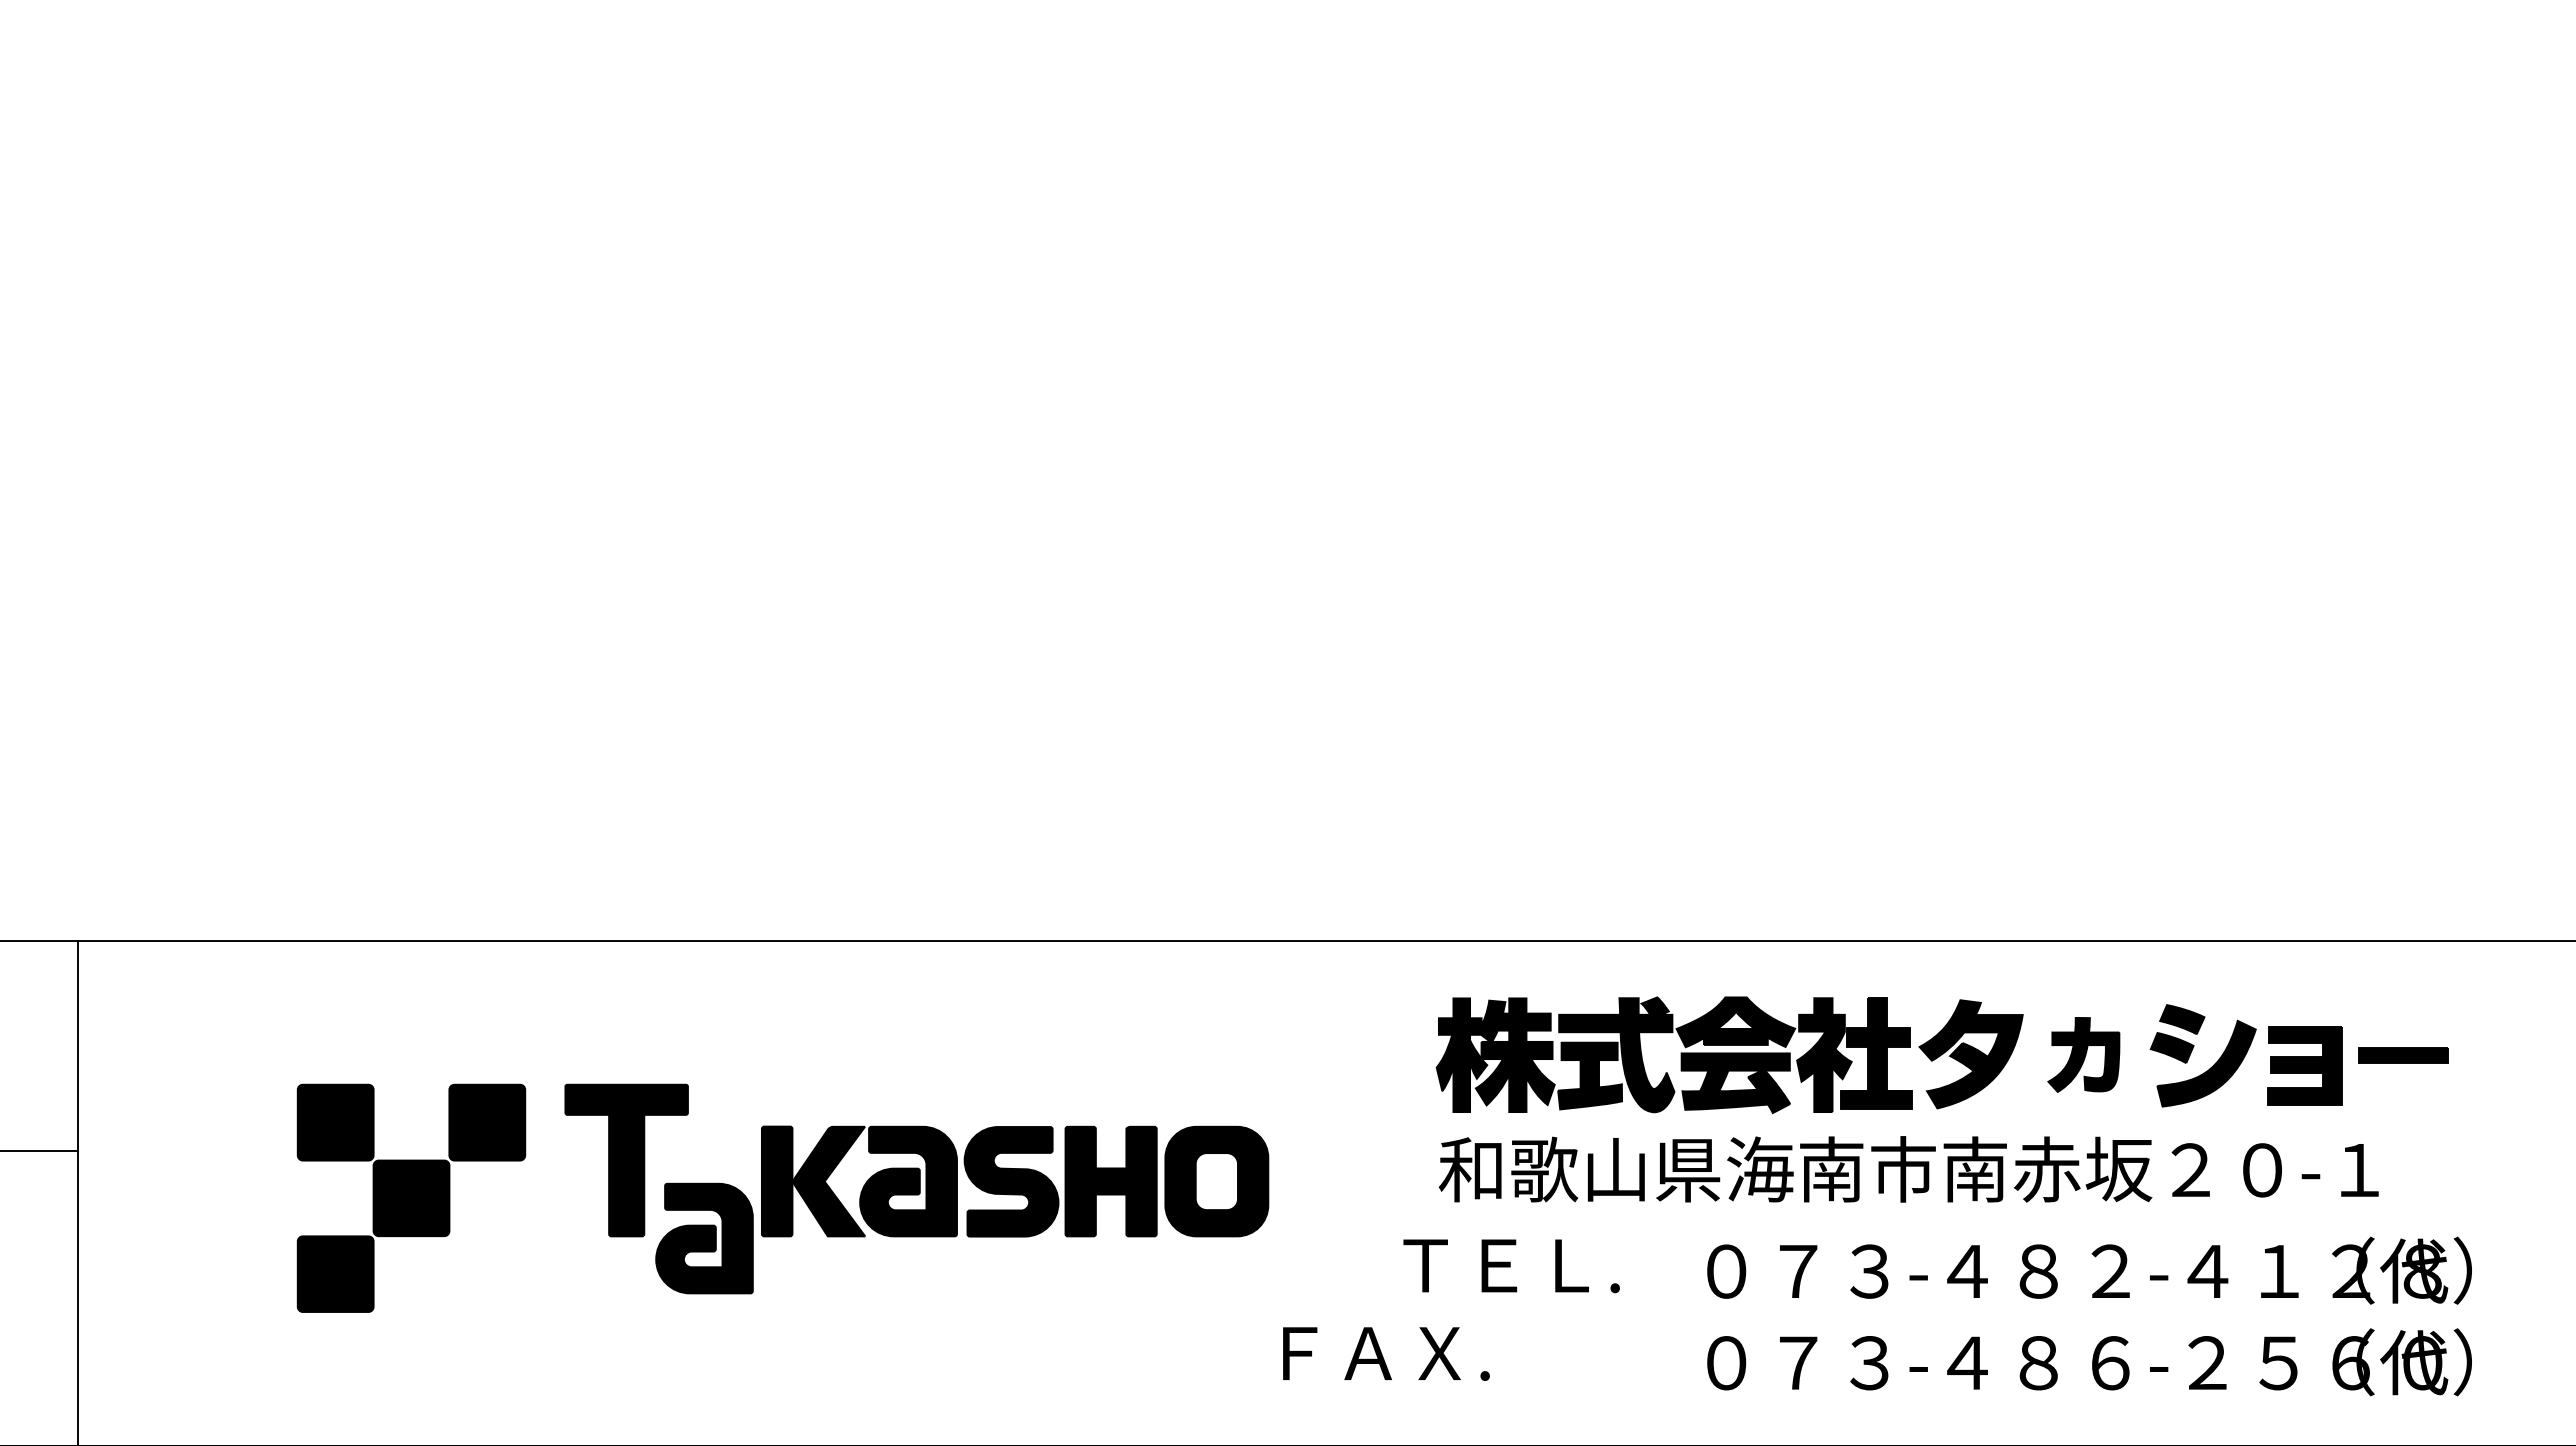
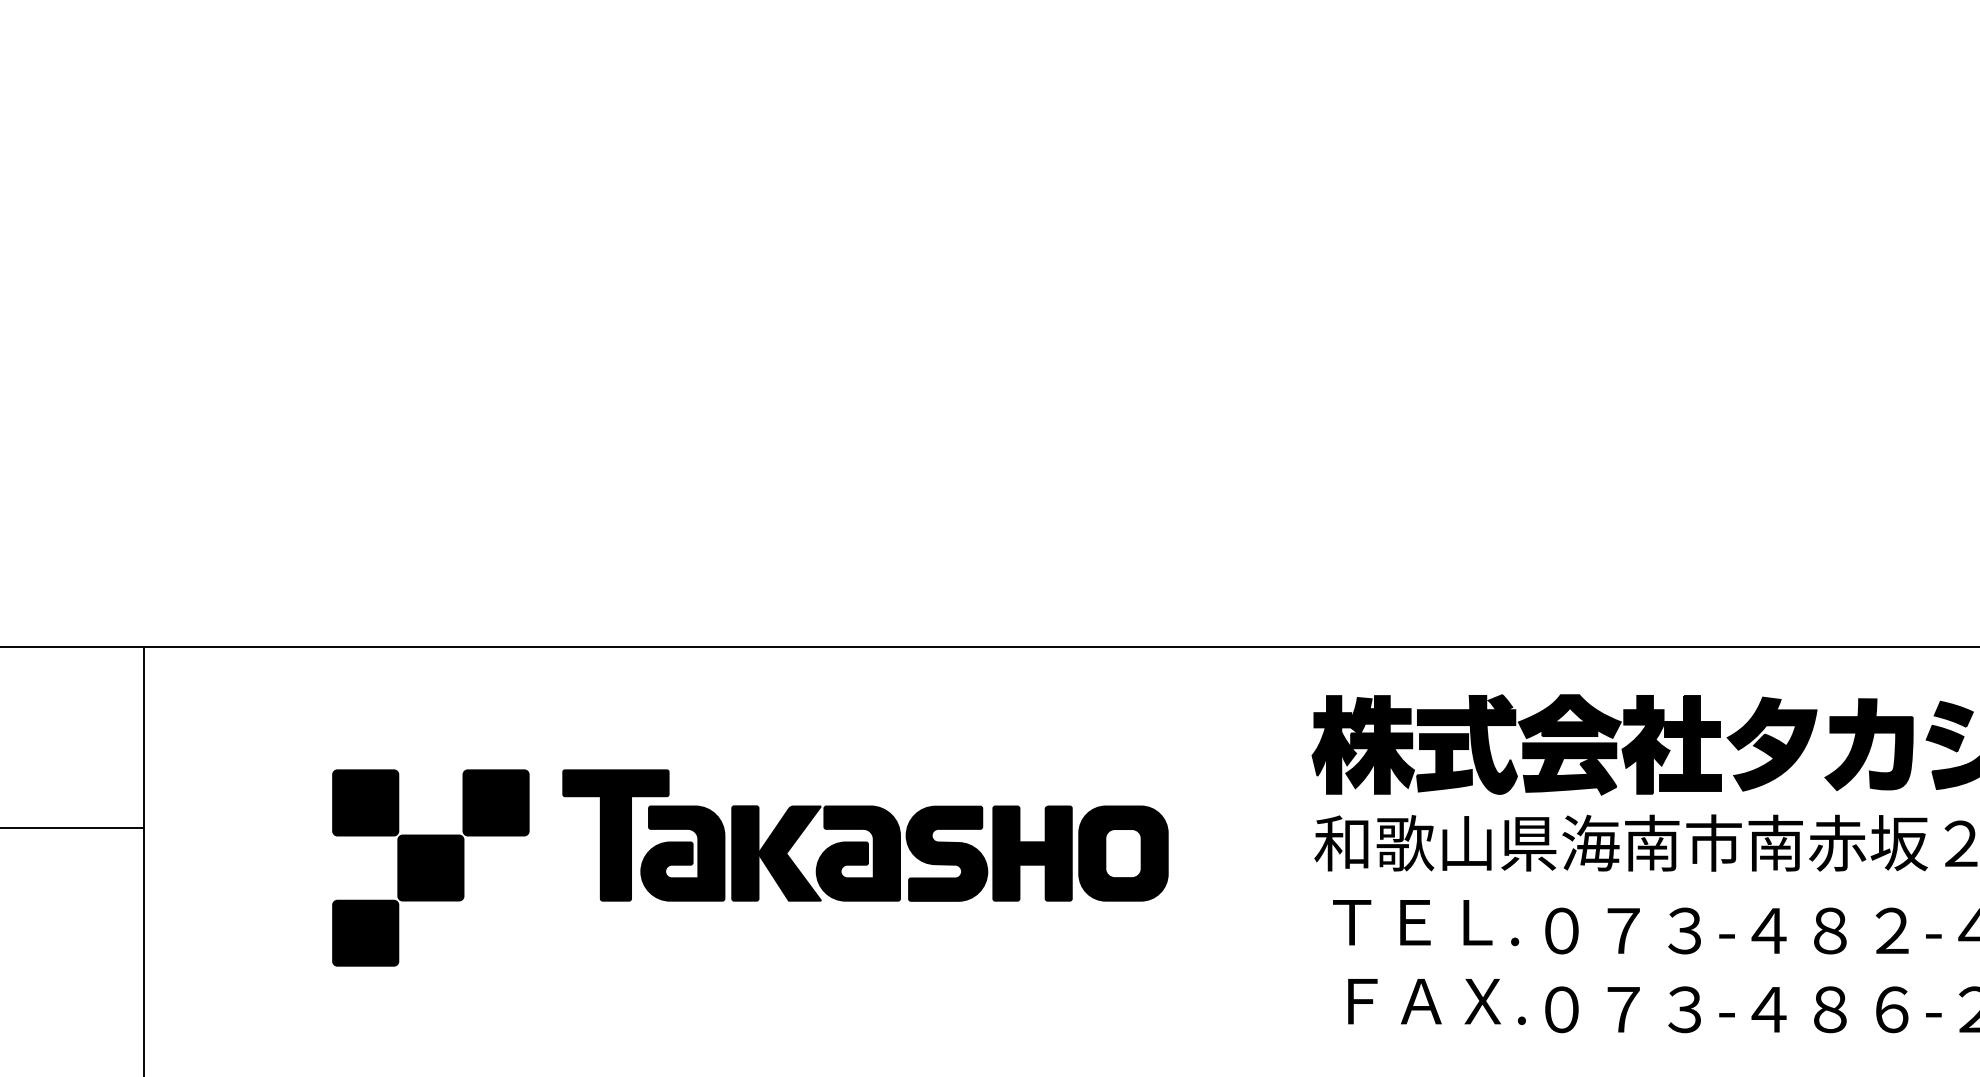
part: (2083, 1054) -> (1868, 744), size x1.43
part: (704, 1238) -> (682, 853), moved
text: (1511, 1266) -> (1425, 923), moved
text: (1386, 1353) -> (1437, 1001), moved

